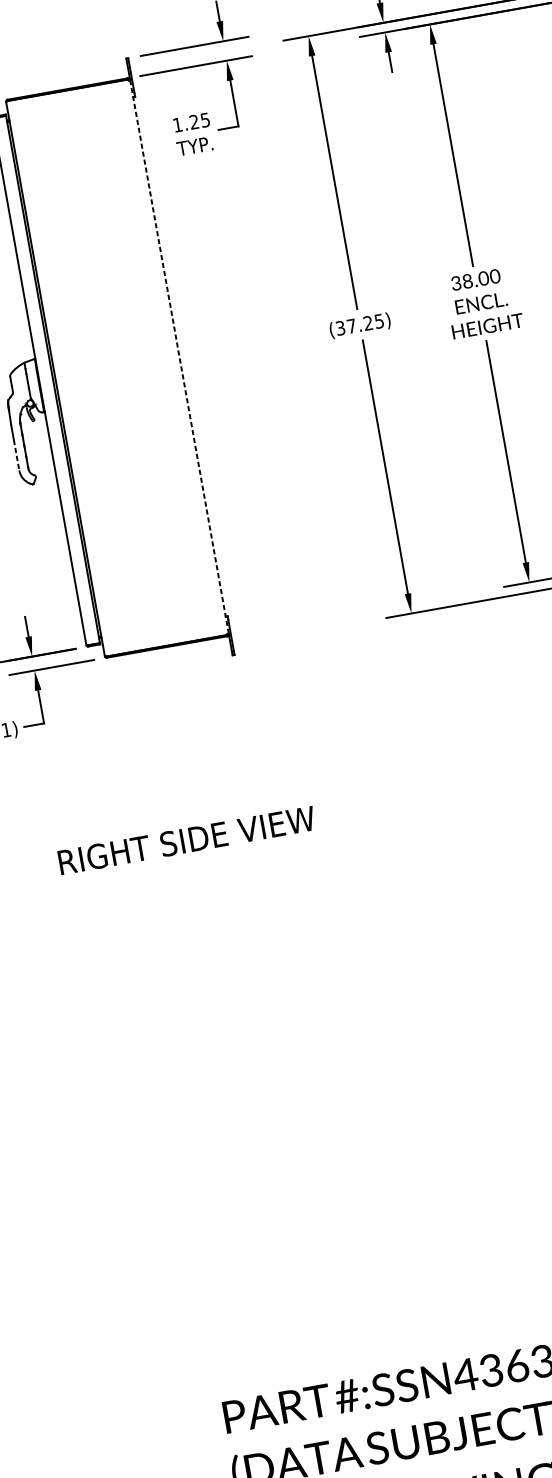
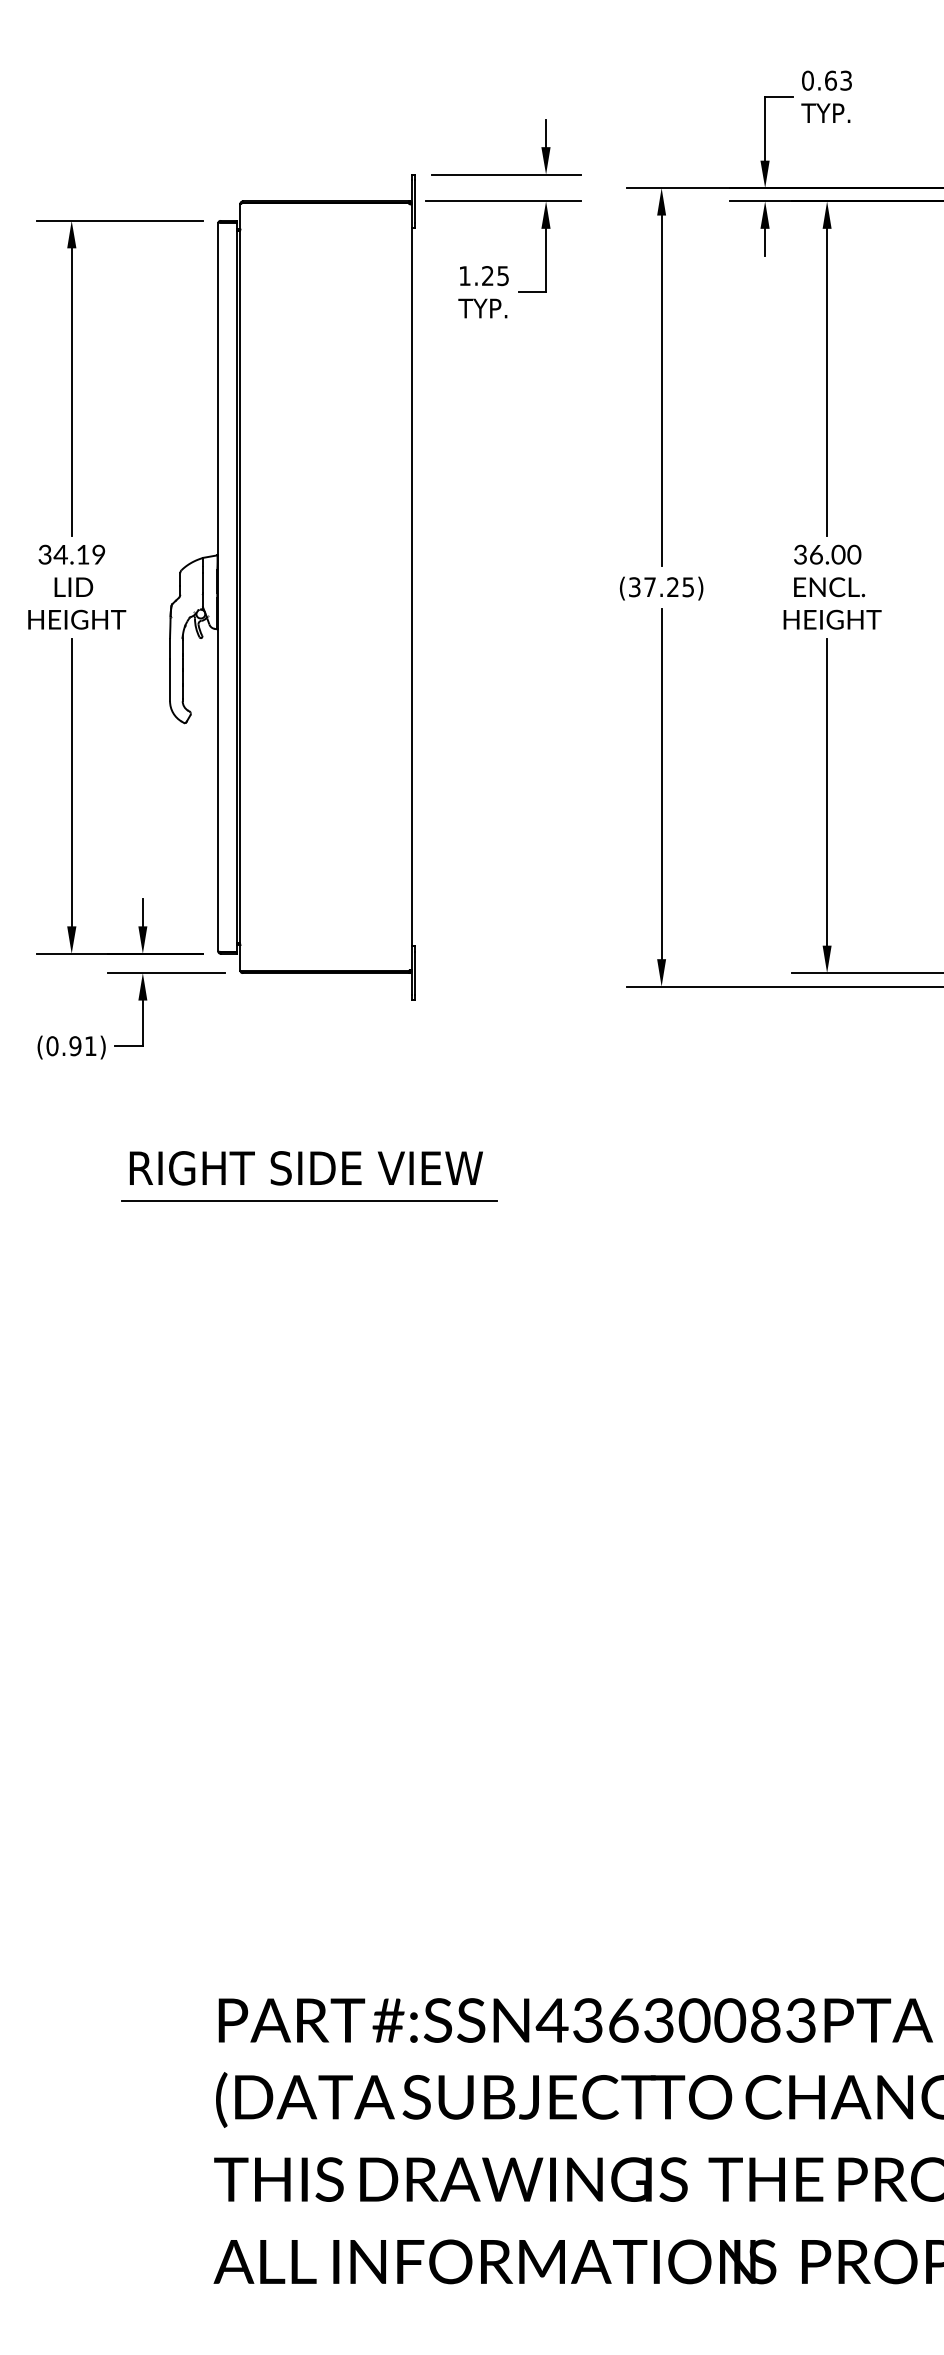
text: (466, 280) -> (815, 553), 38.00 -> 36.00
line: (179, 357) -> (411, 587), dashed -> solid
line: (16, 455) -> (170, 680), dashed -> solid
line: (184, 814) -> (309, 1201), added
text: (186, 840) -> (305, 1168), moved

